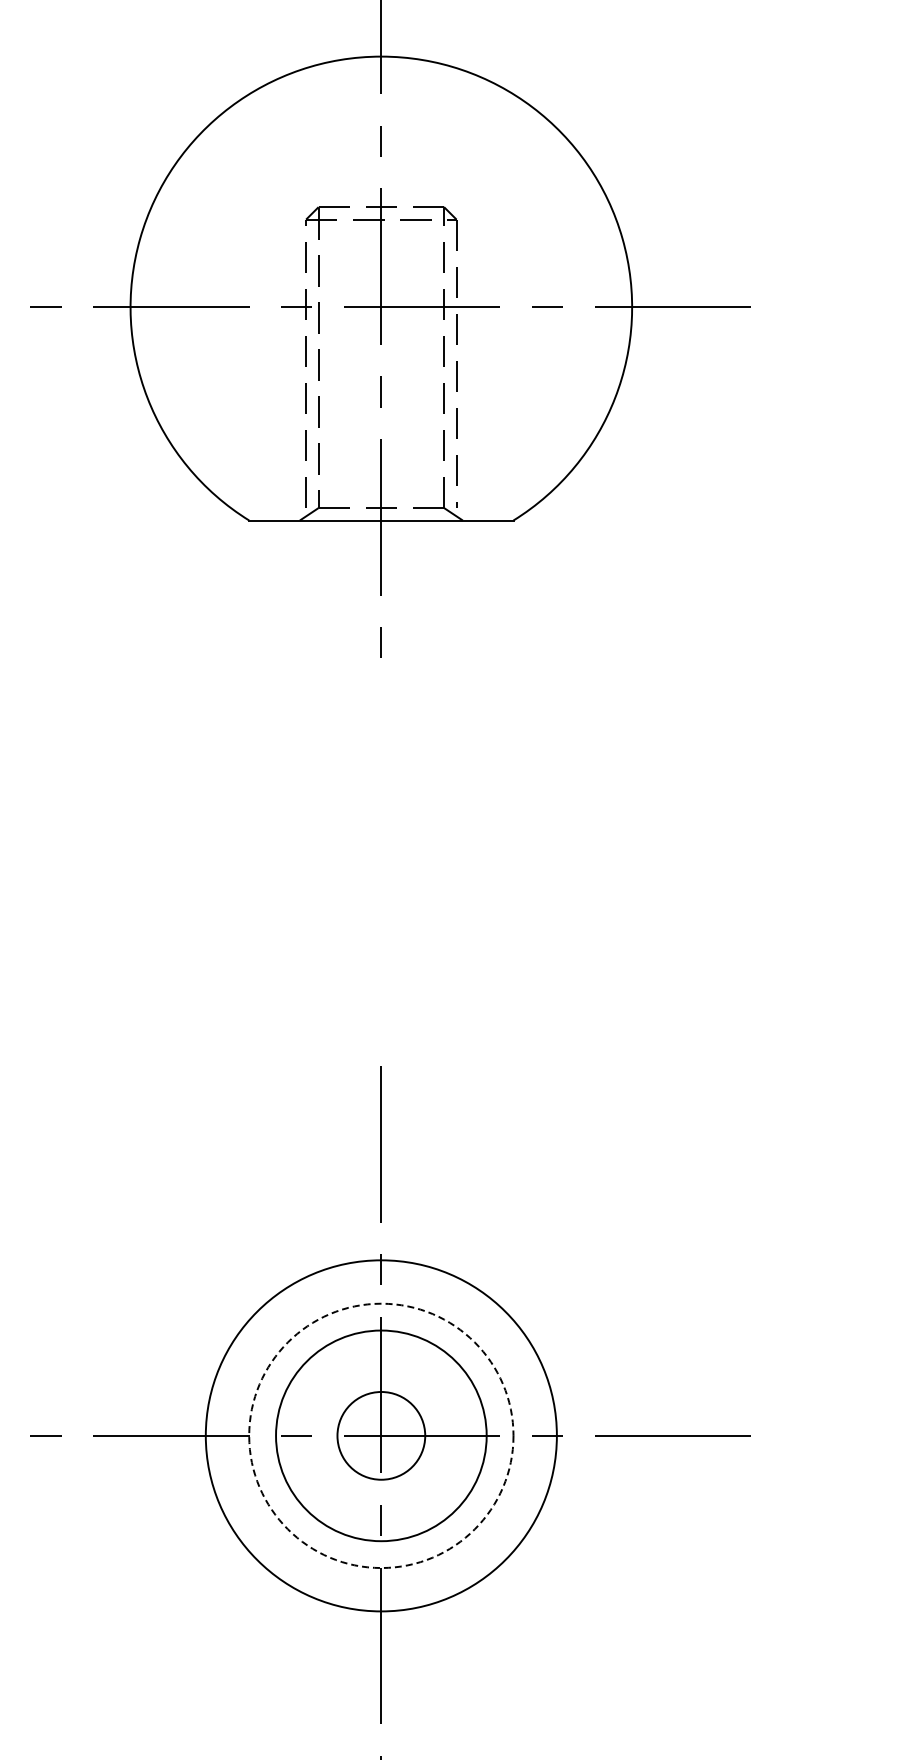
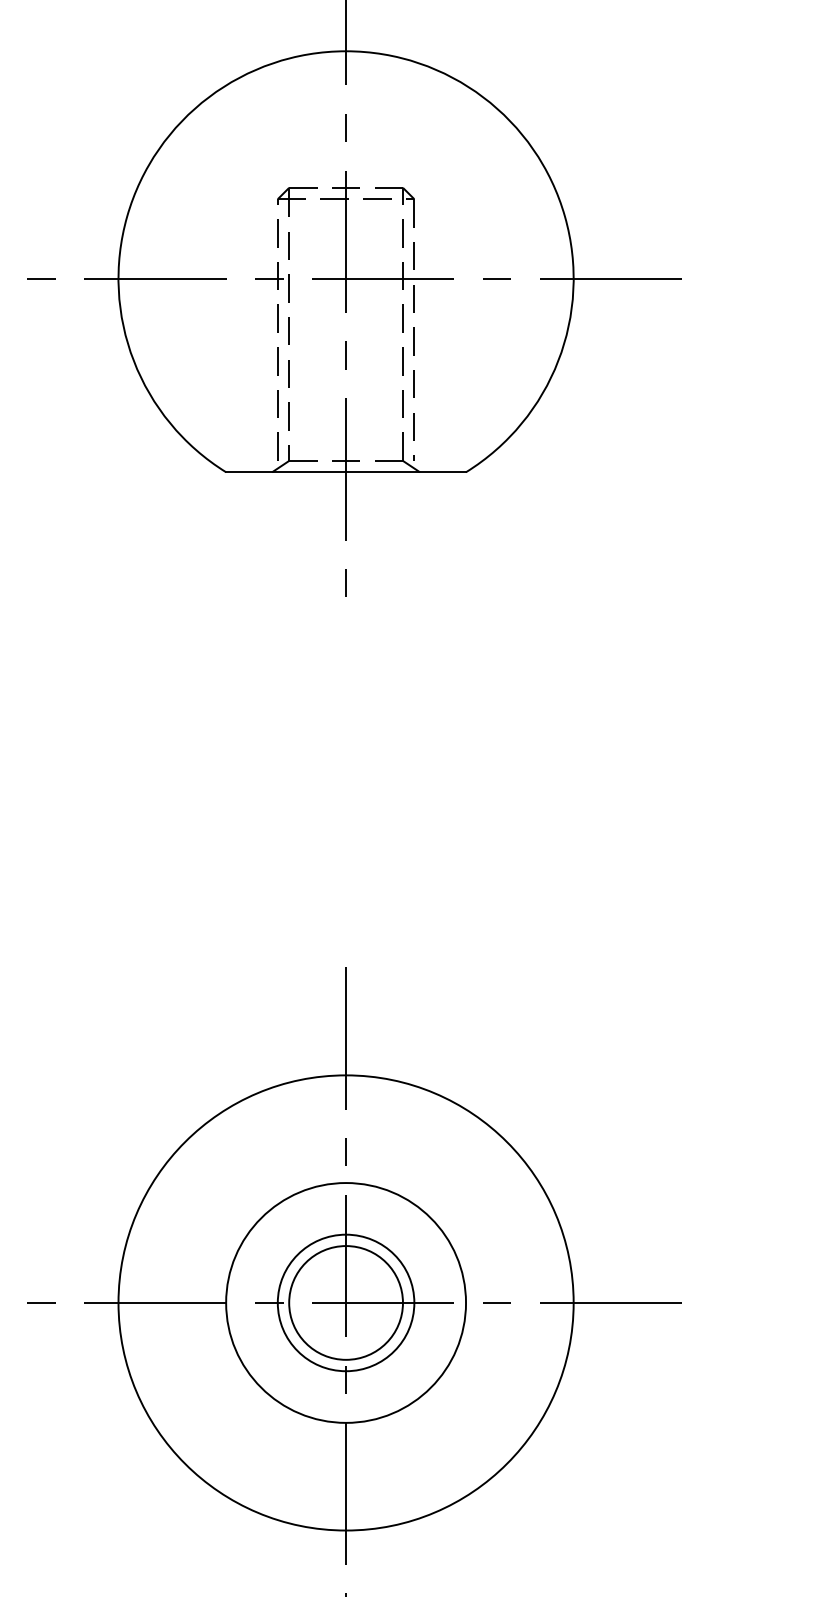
circle: (381, 1435) -> (346, 1302), dashed -> solid
circle: (381, 1435) -> (346, 1302), size x0.71
circle: (381, 1435) -> (346, 1302), size x1.43
circle: (381, 1435) -> (346, 1302), size x1.43

